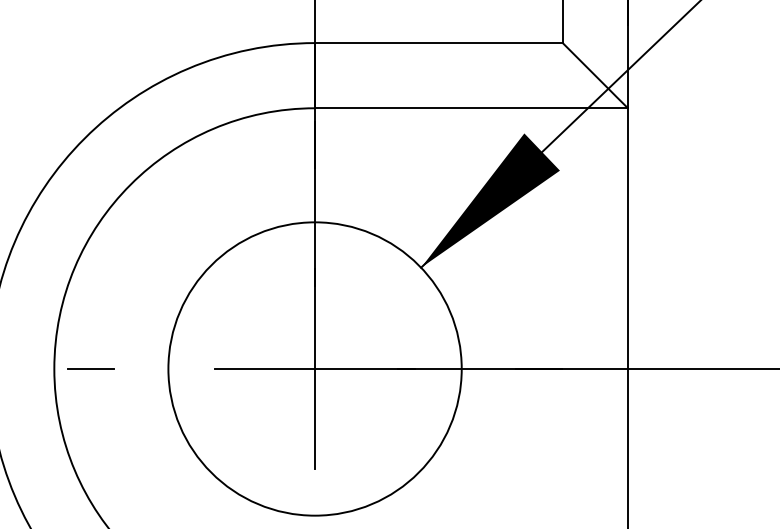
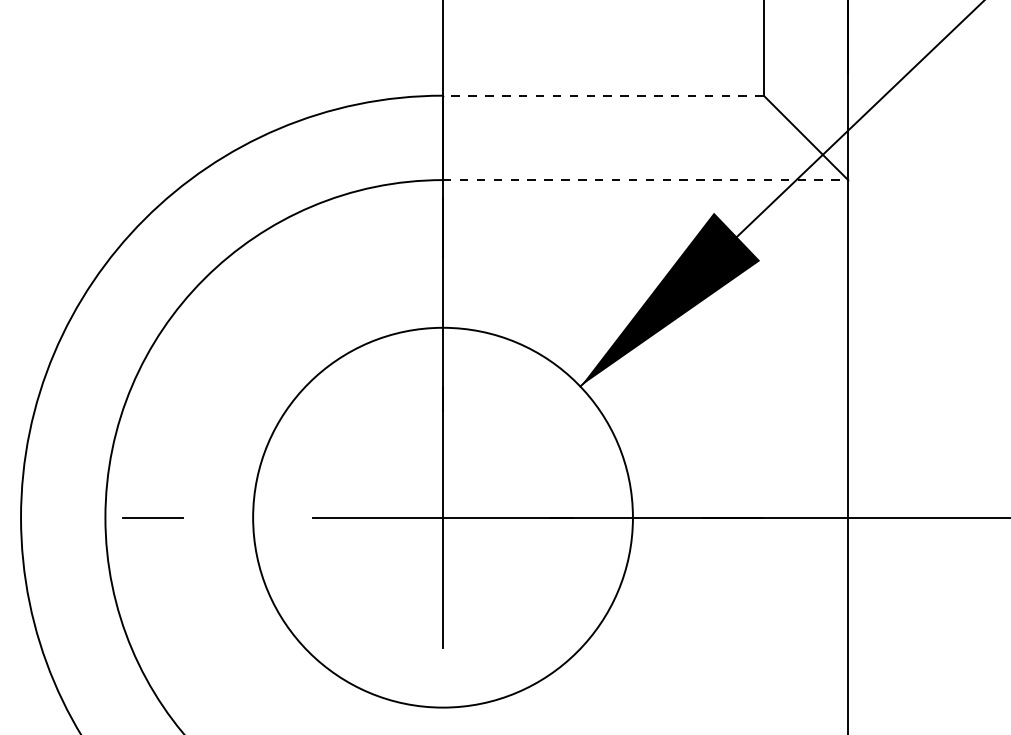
line: (438, 42) -> (602, 95), solid -> dashed
line: (471, 108) -> (645, 180), solid -> dashed

